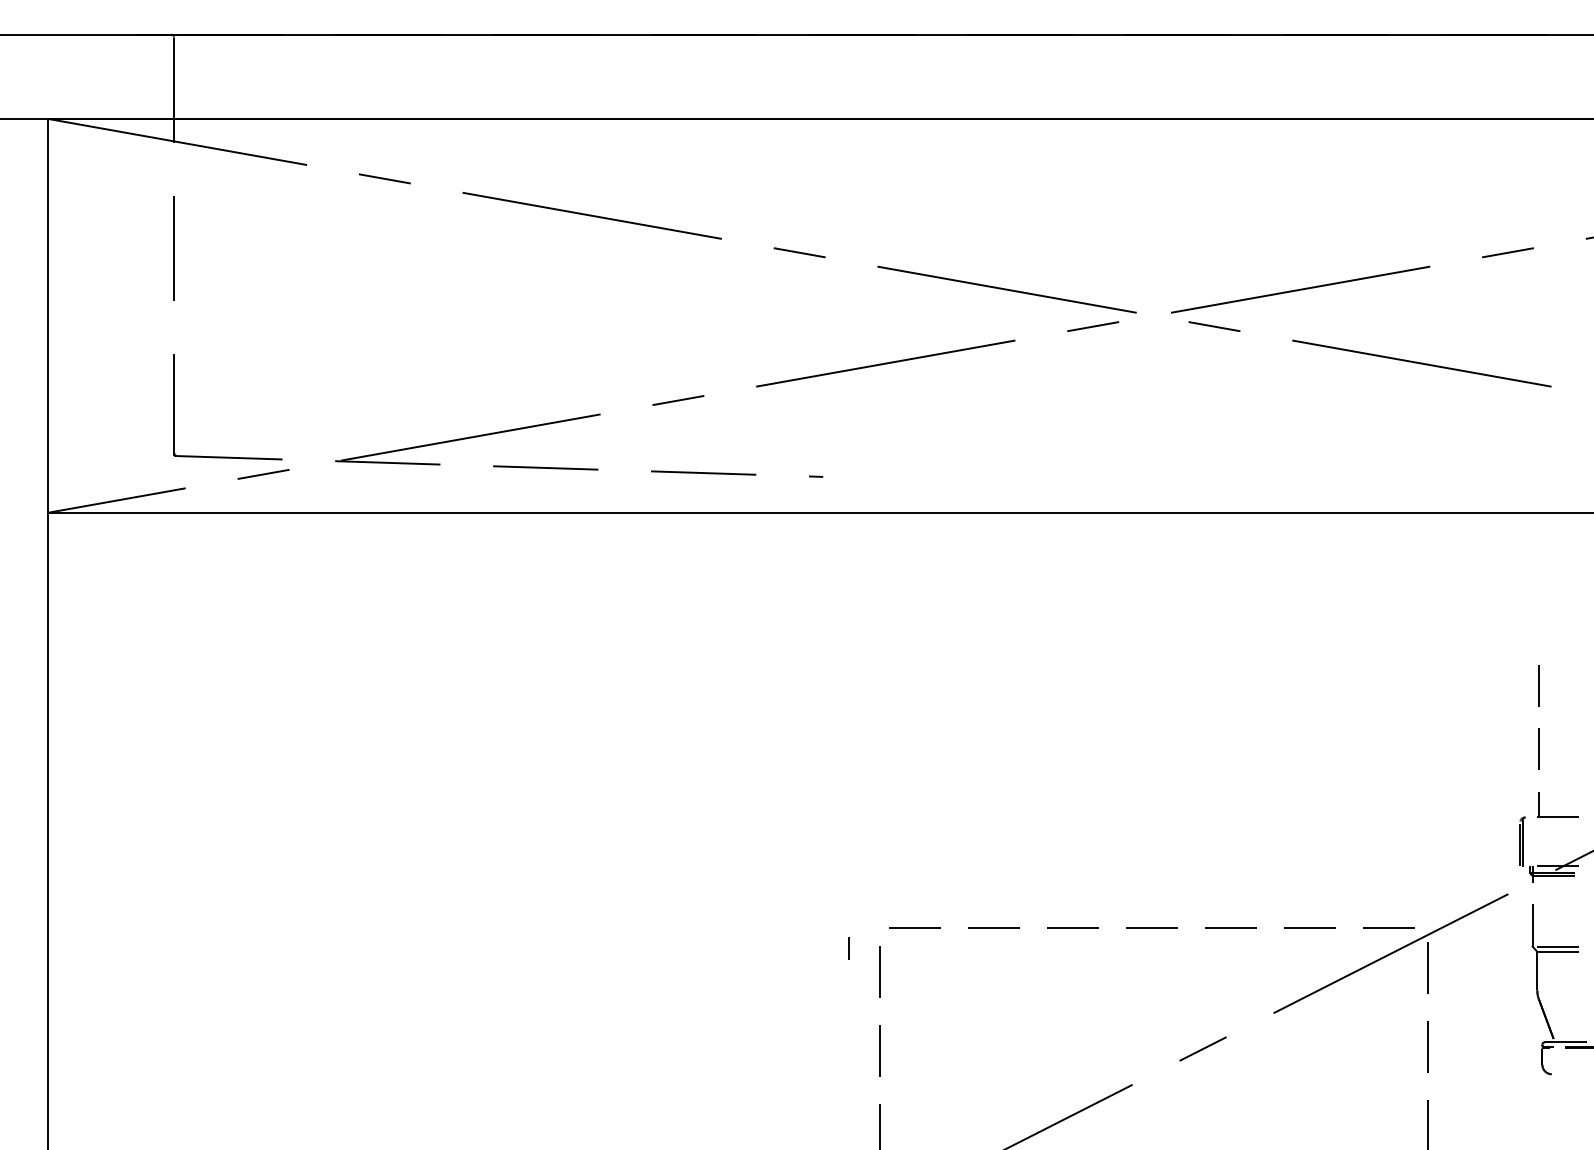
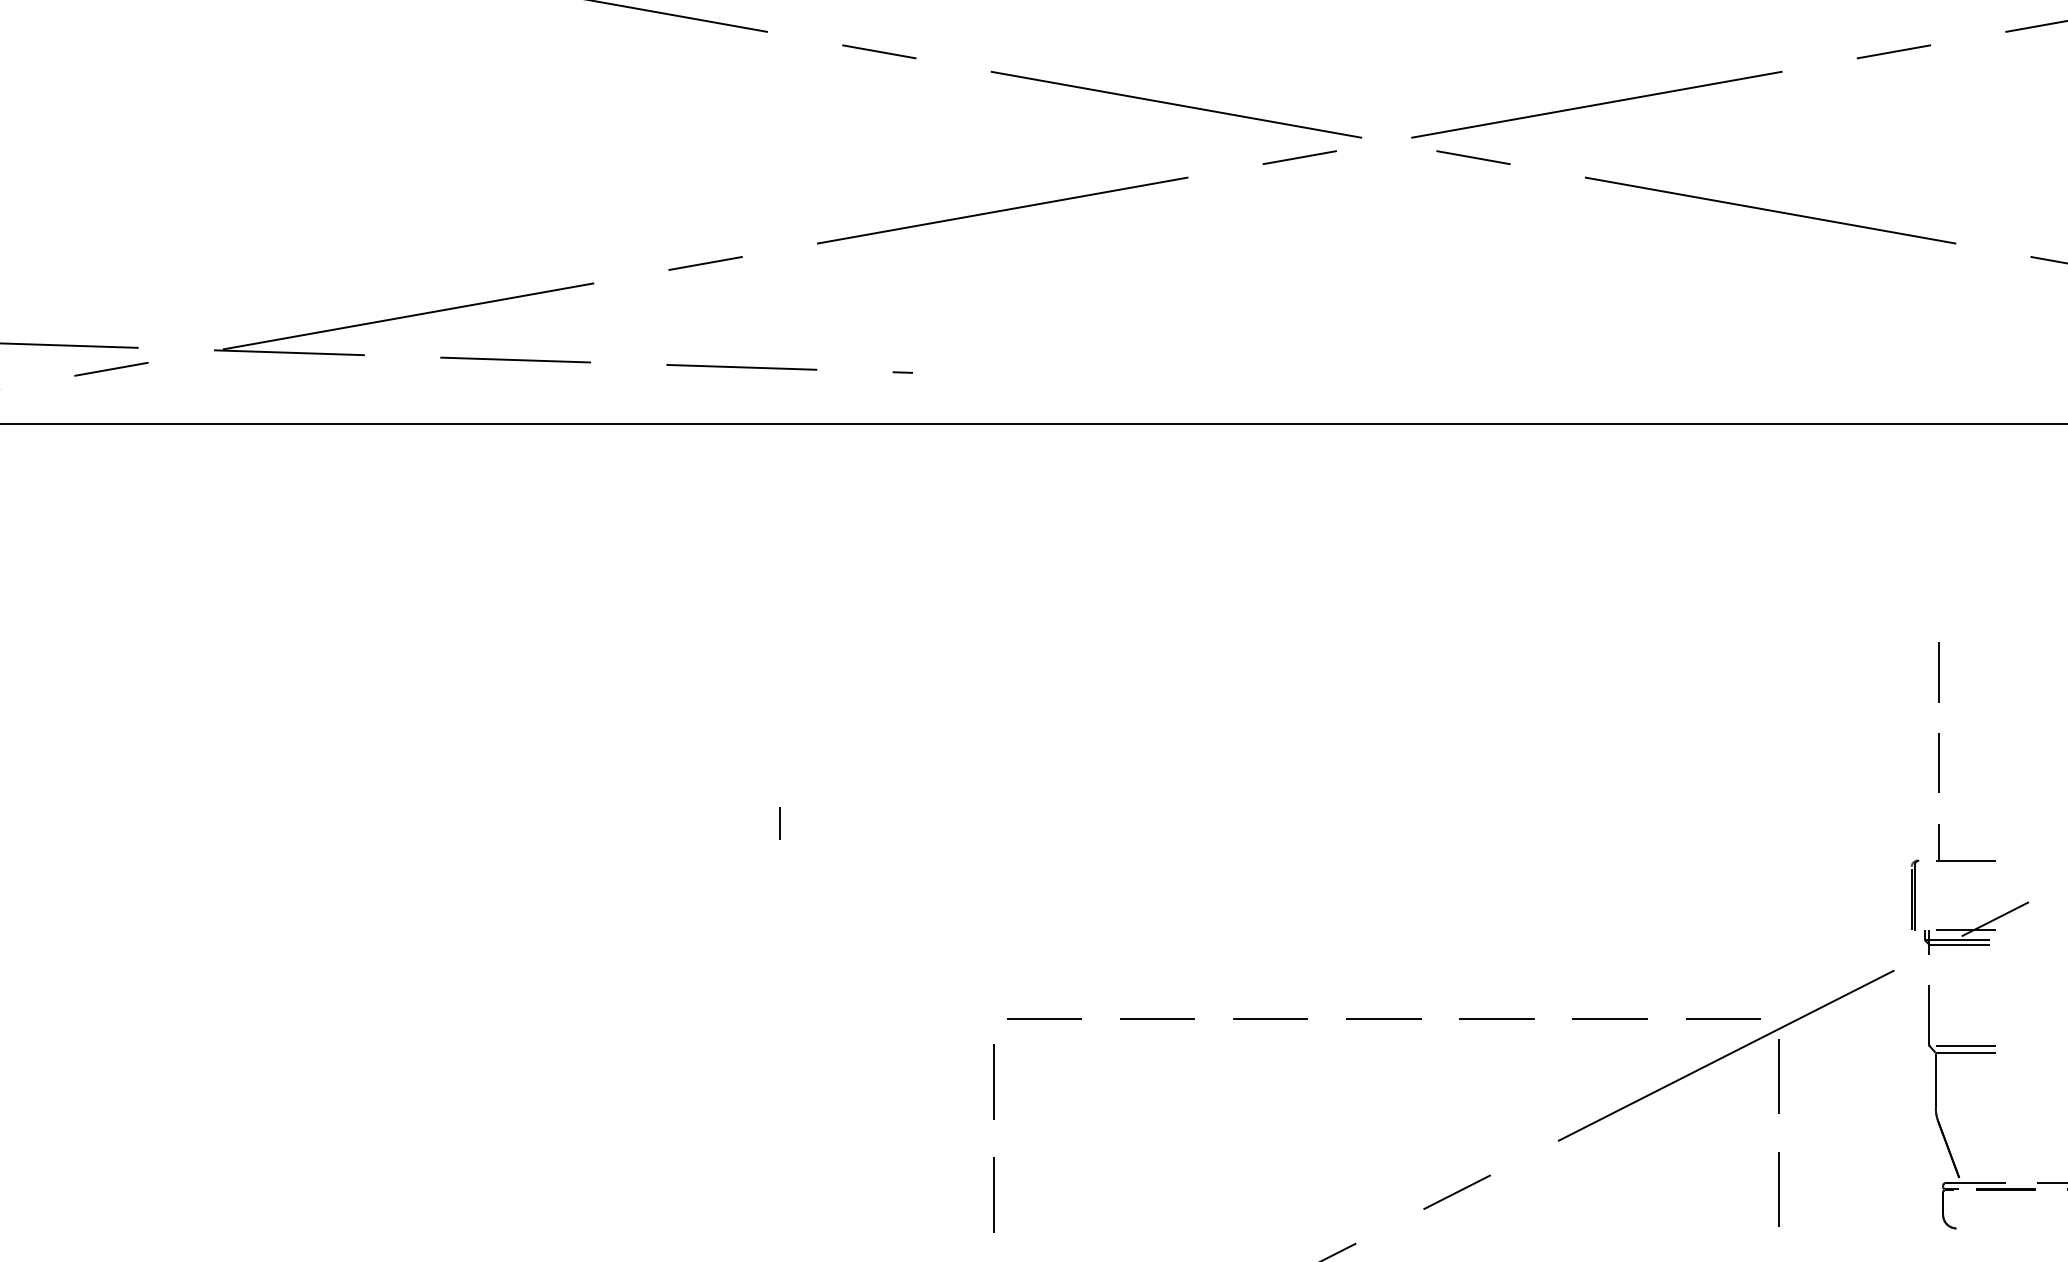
line: (848, 948) -> (778, 823), moved

